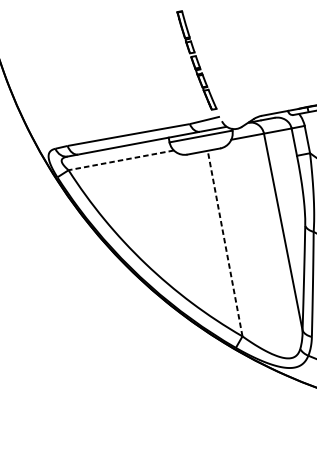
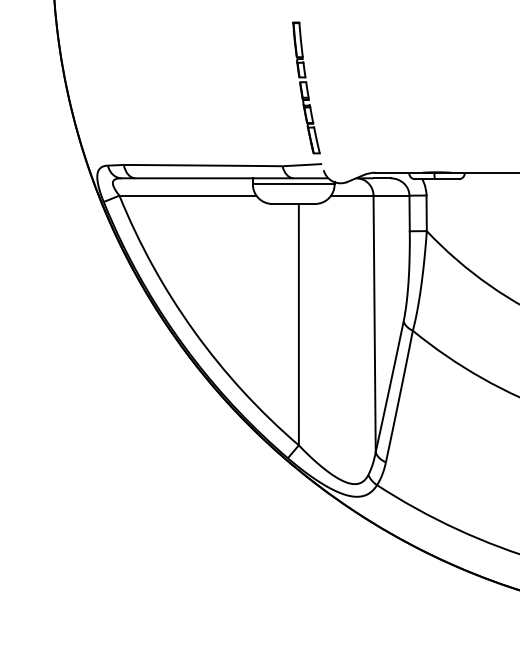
line: (120, 160) -> (187, 195), dashed -> solid
line: (224, 243) -> (298, 324), dashed -> solid

